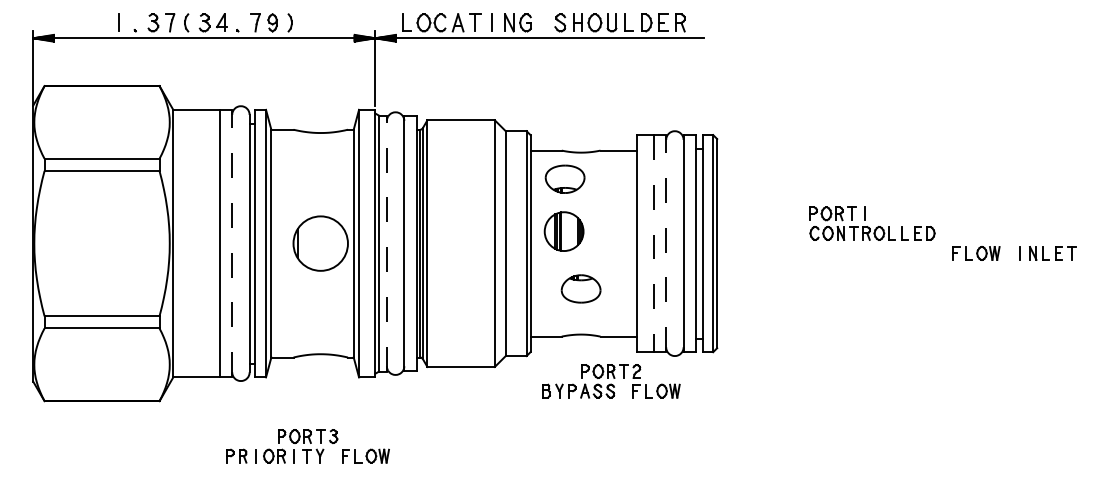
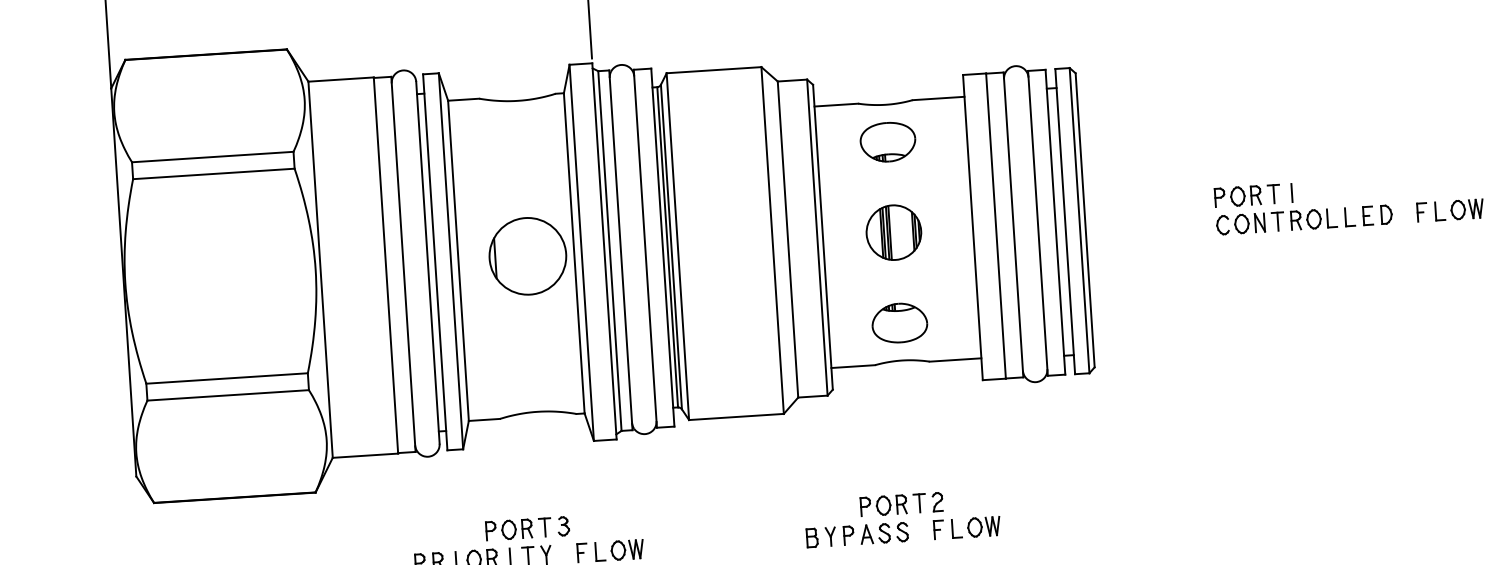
part: (564, 178) -> (887, 141), moved
part: (872, 223) -> (1303, 206), moved
part: (563, 231) -> (893, 232), moved
line: (232, 243) -> (403, 264), dashed -> solid
line: (386, 243) -> (620, 250), dashed -> solid
line: (653, 243) -> (995, 225), dashed -> solid
line: (666, 243) -> (1013, 224), dashed -> solid
part: (580, 288) -> (898, 322), moved
part: (611, 381) -> (903, 518), moved

